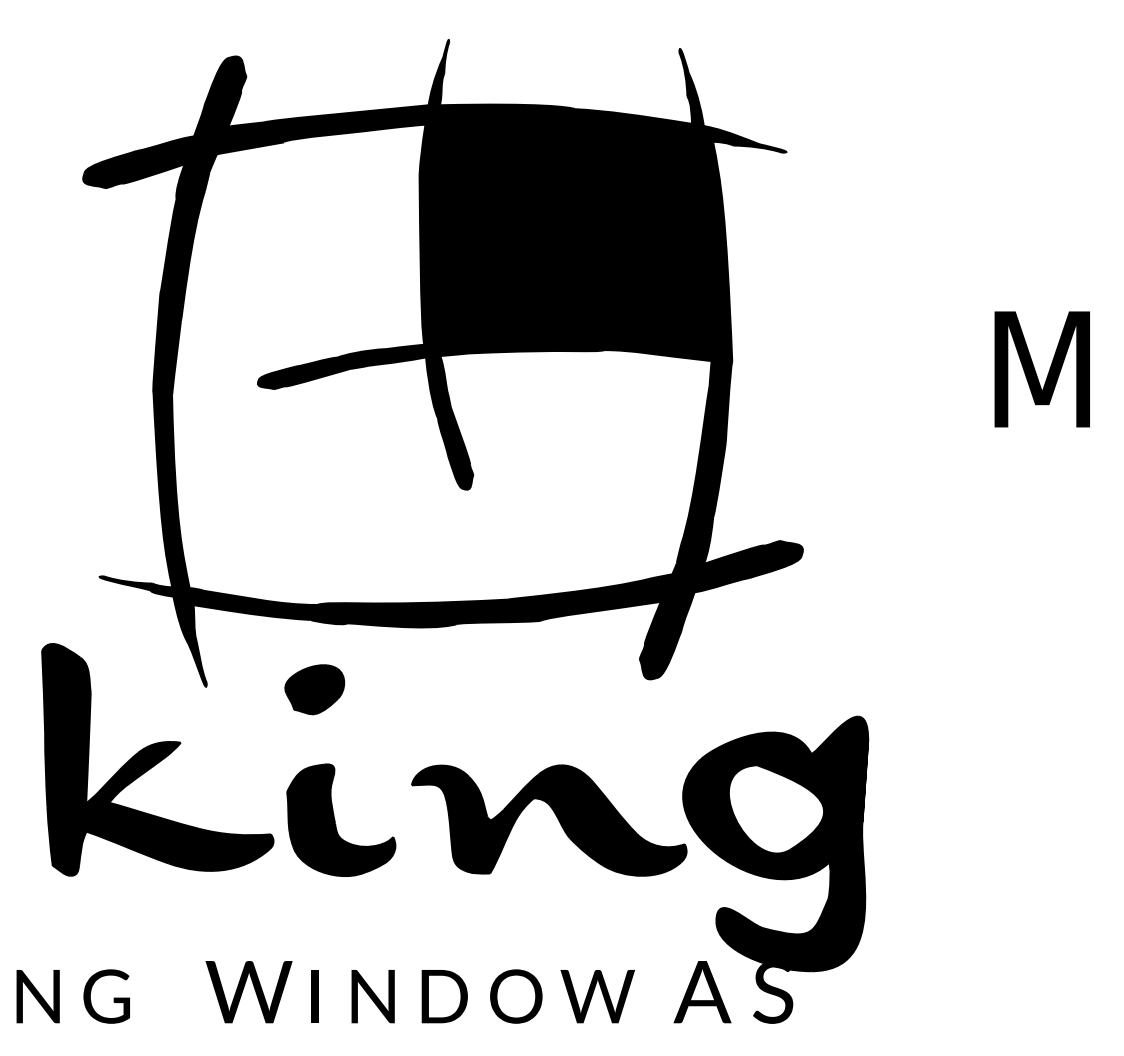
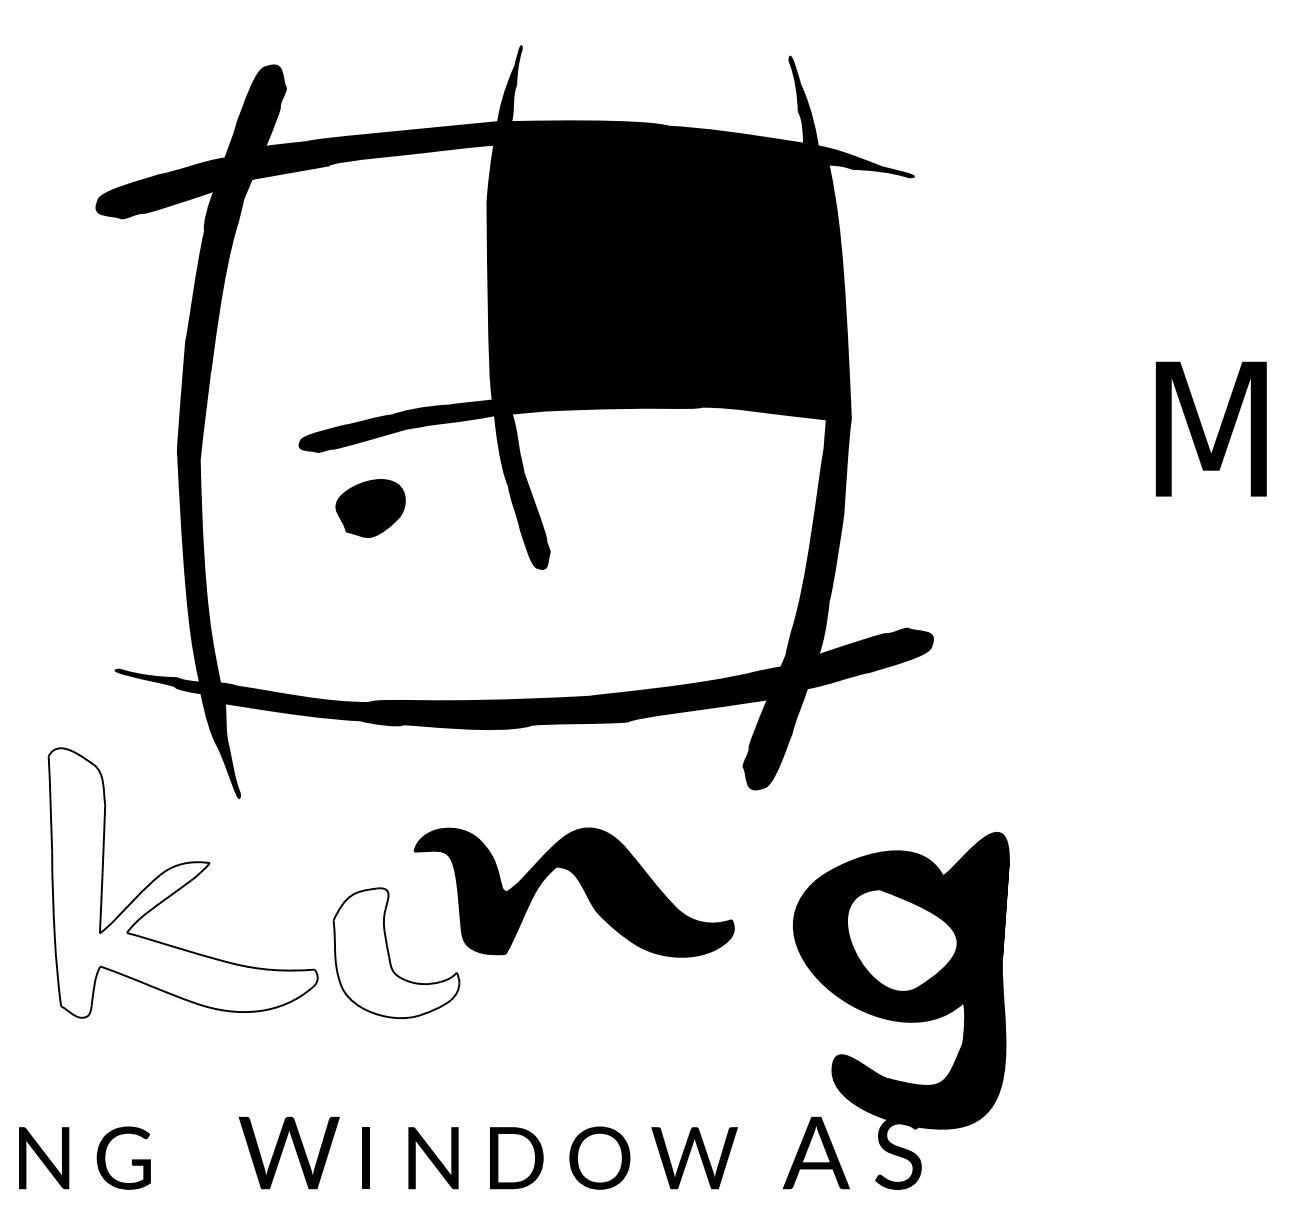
part: (314, 689) -> (370, 508), moved
fill: (157, 759) -> (182, 882), removed
part: (556, 817) -> (582, 888), moved
fill: (341, 820) -> (396, 953), removed

